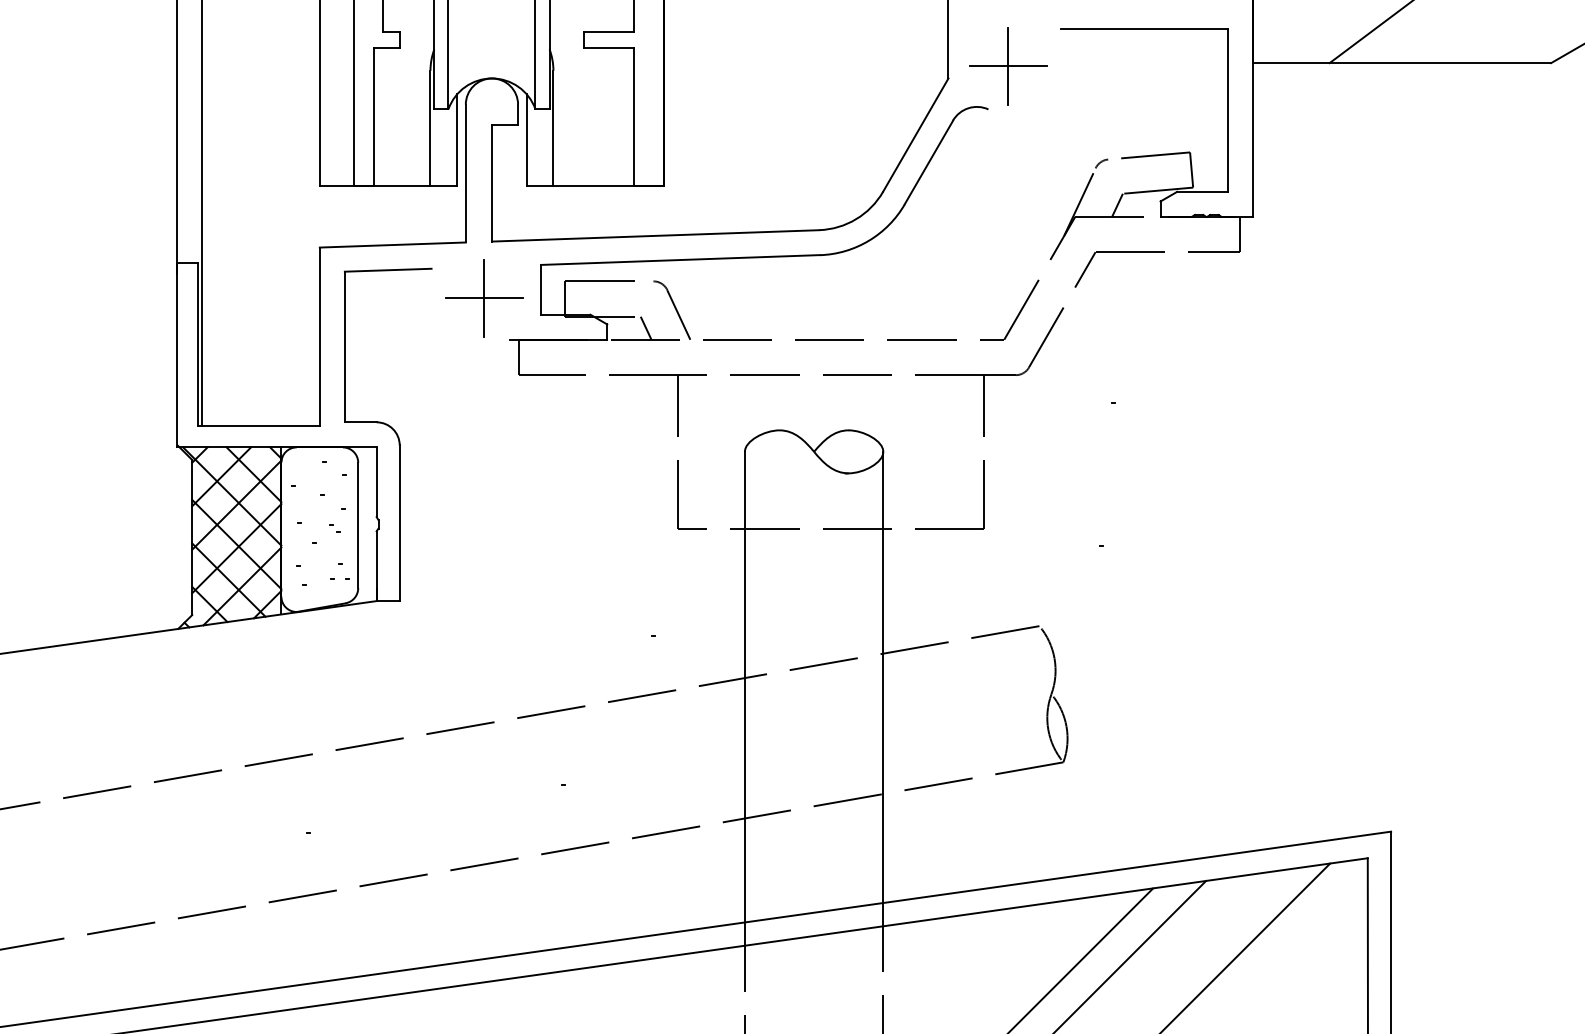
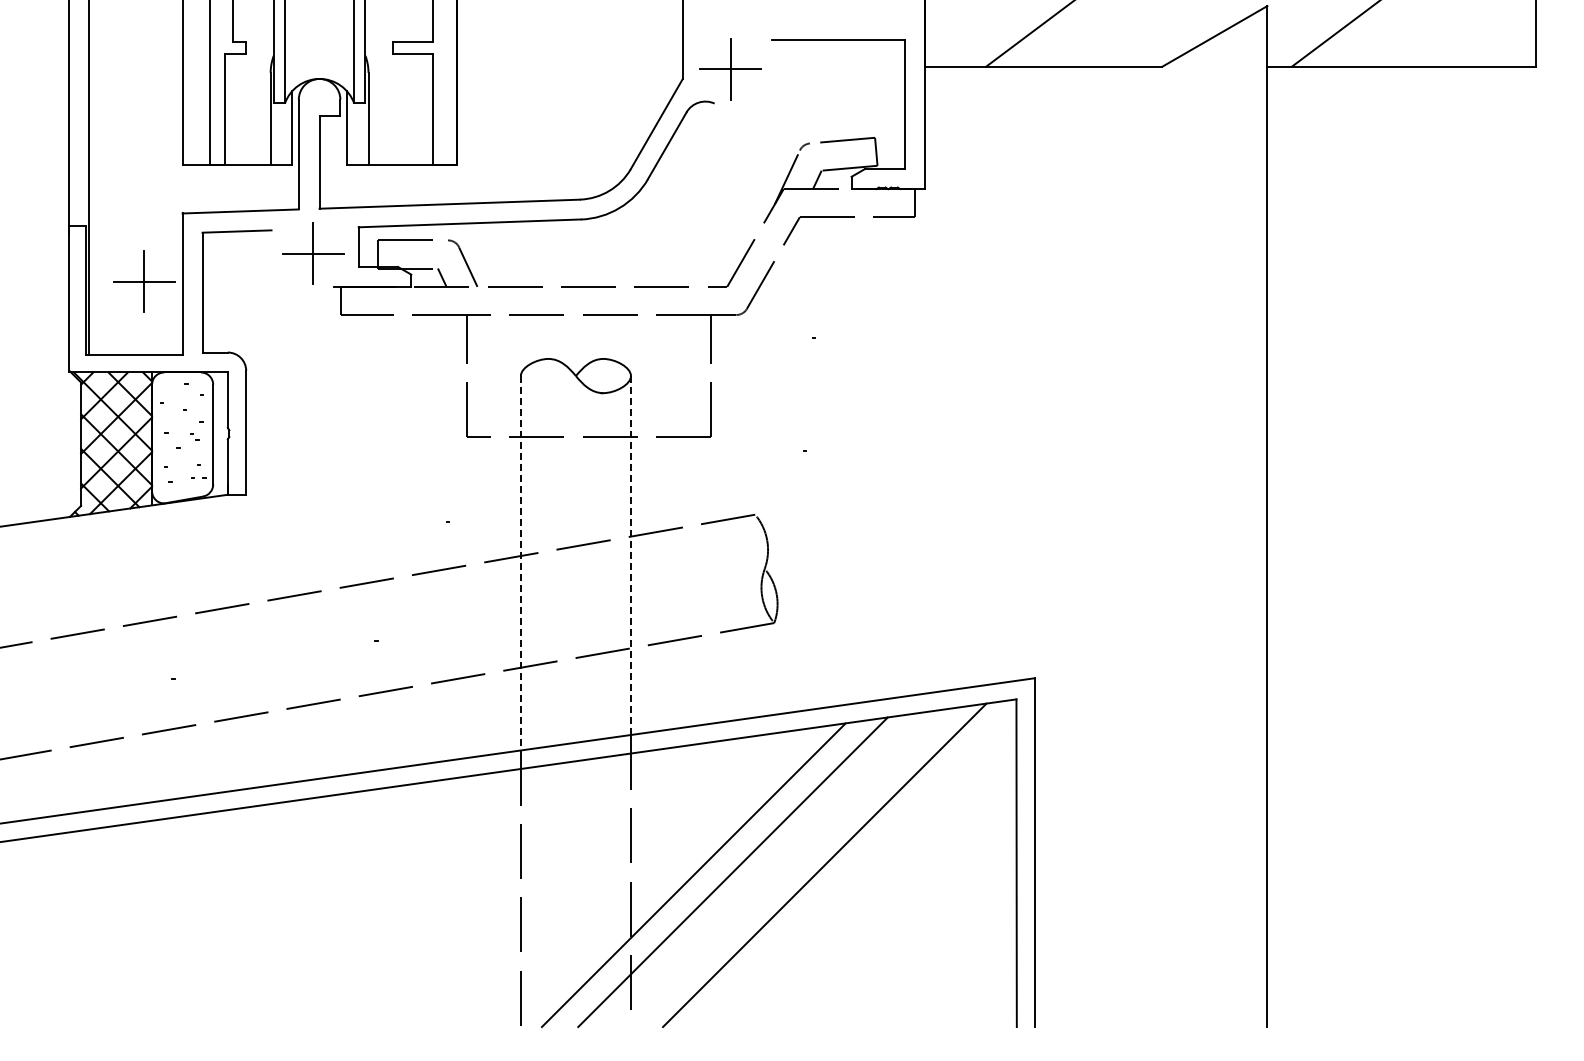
part: (271, 333) -> (144, 281), added
line: (882, 678) -> (630, 556), solid -> dashed
line: (744, 687) -> (520, 563), solid -> dashed

